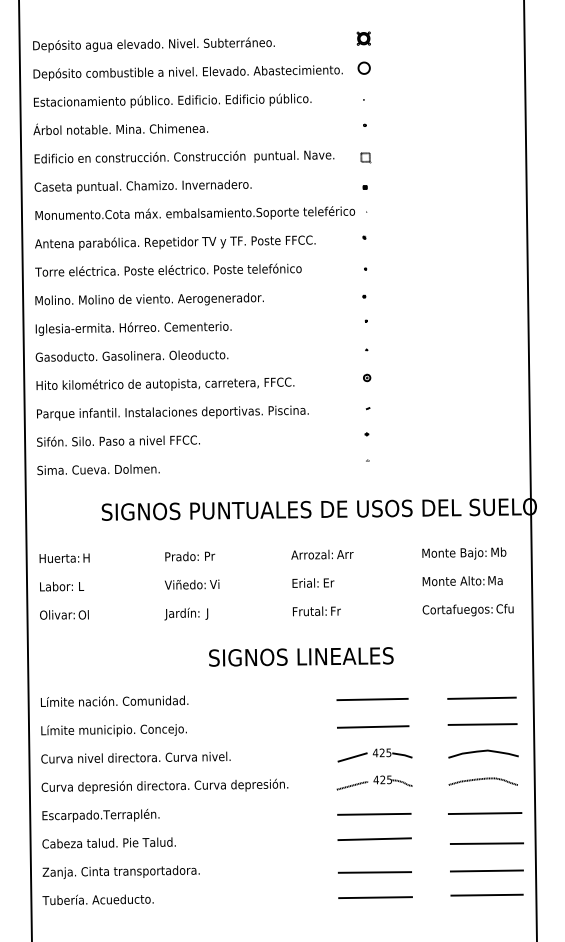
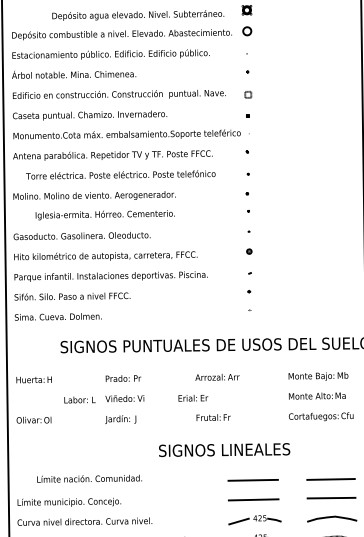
text: (153, 44) -> (137, 15), moved
text: (168, 269) -> (120, 174), moved
text: (133, 328) -> (105, 215), moved
text: (313, 582) -> (193, 397), moved
text: (62, 586) -> (80, 399), moved
text: (301, 656) -> (224, 449), moved
text: (114, 700) -> (89, 478), moved

